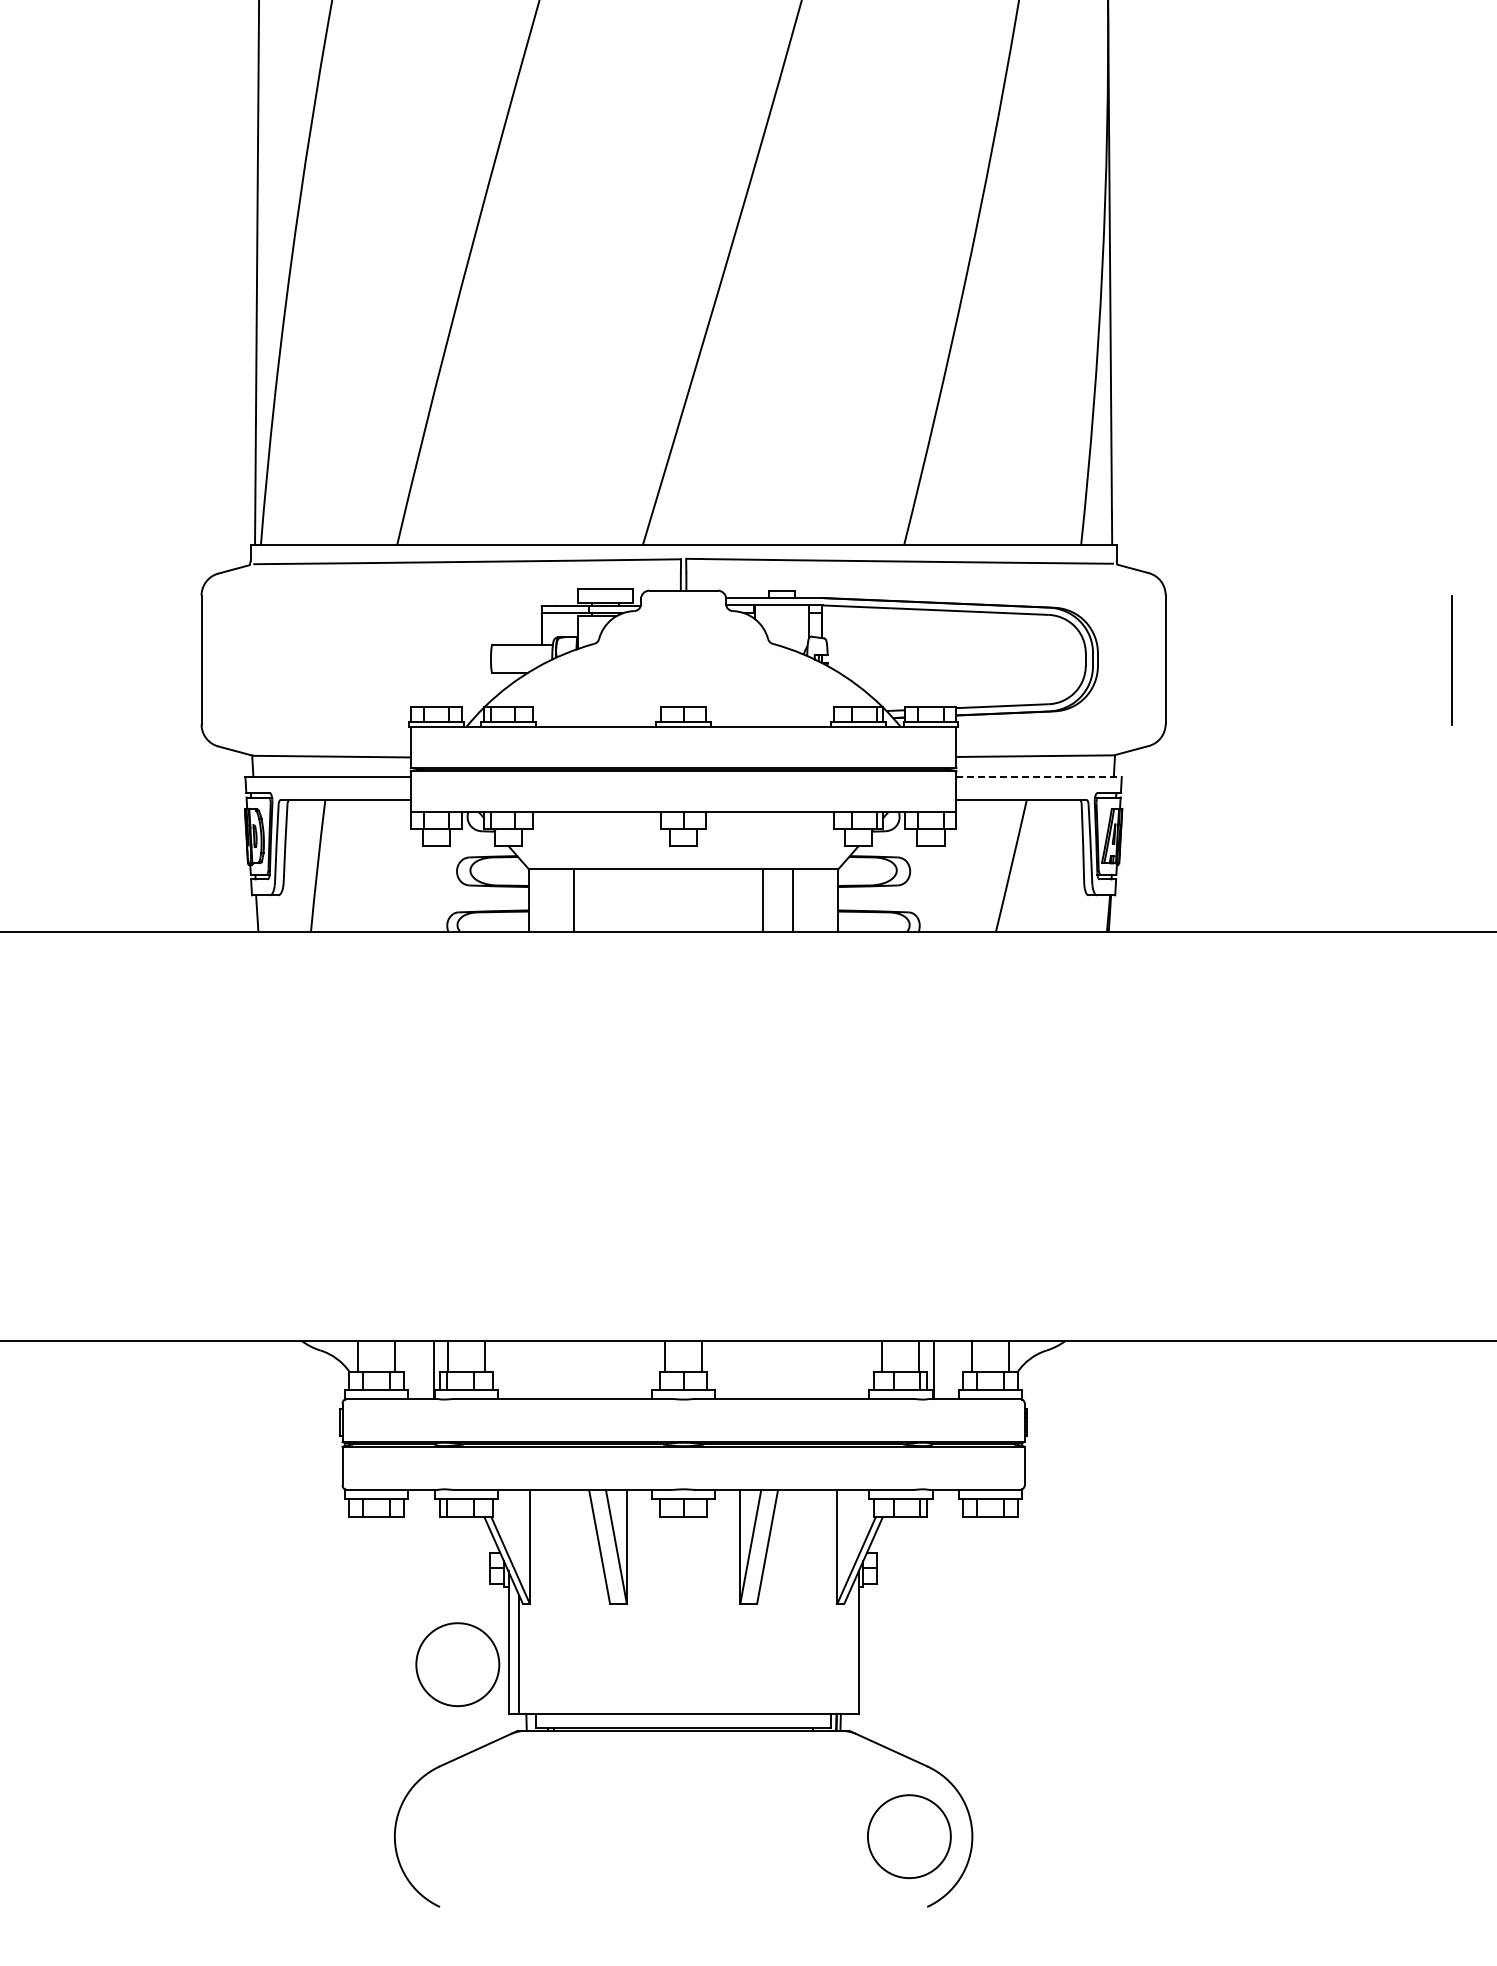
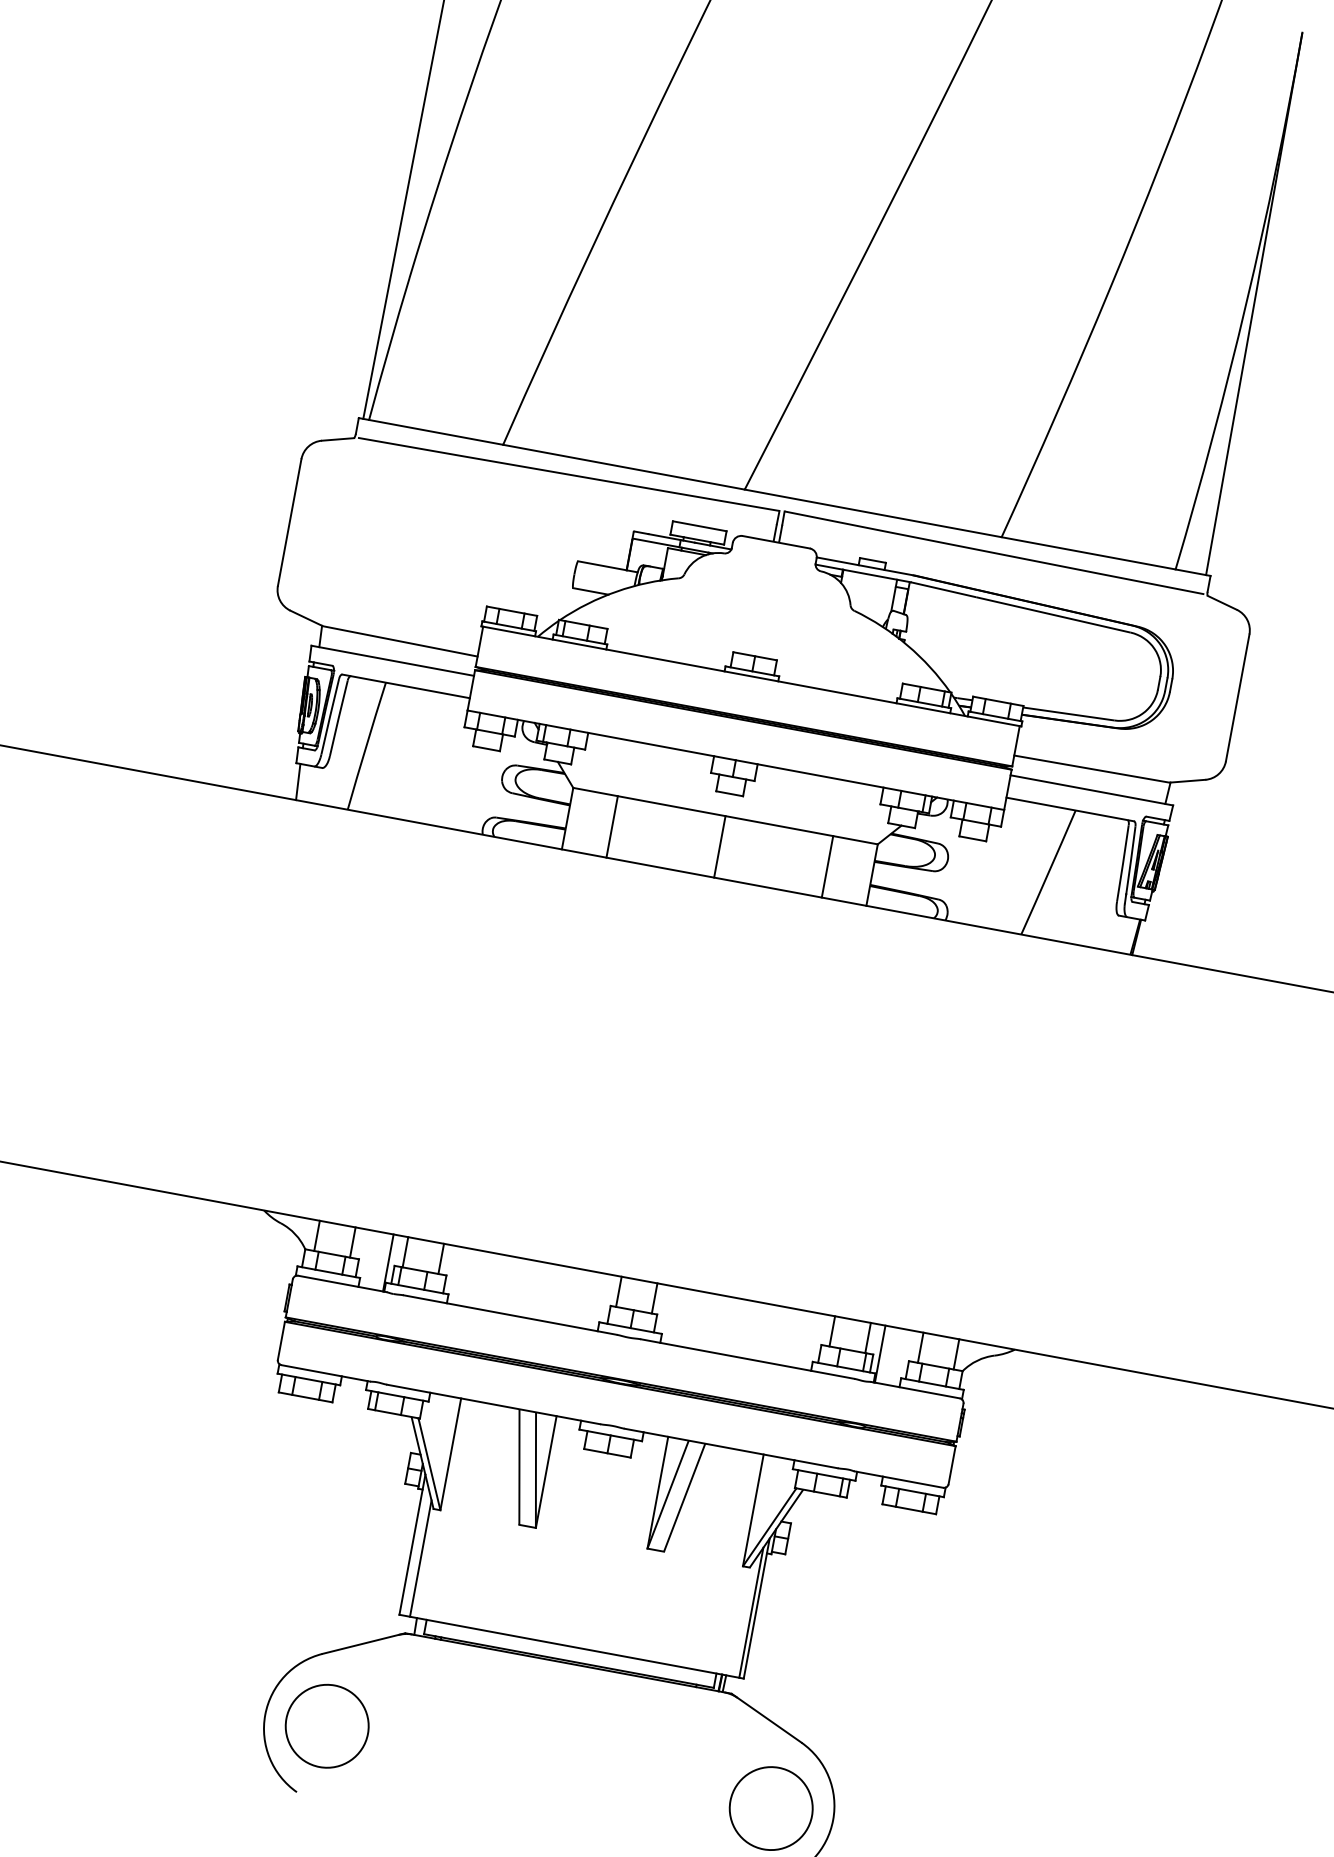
line: (1039, 777) -> (1092, 790), dashed -> solid
line: (762, 900) -> (719, 846), moved
line: (854, 1647) -> (751, 1612), added
circle: (457, 1664) -> (326, 1726), moved

